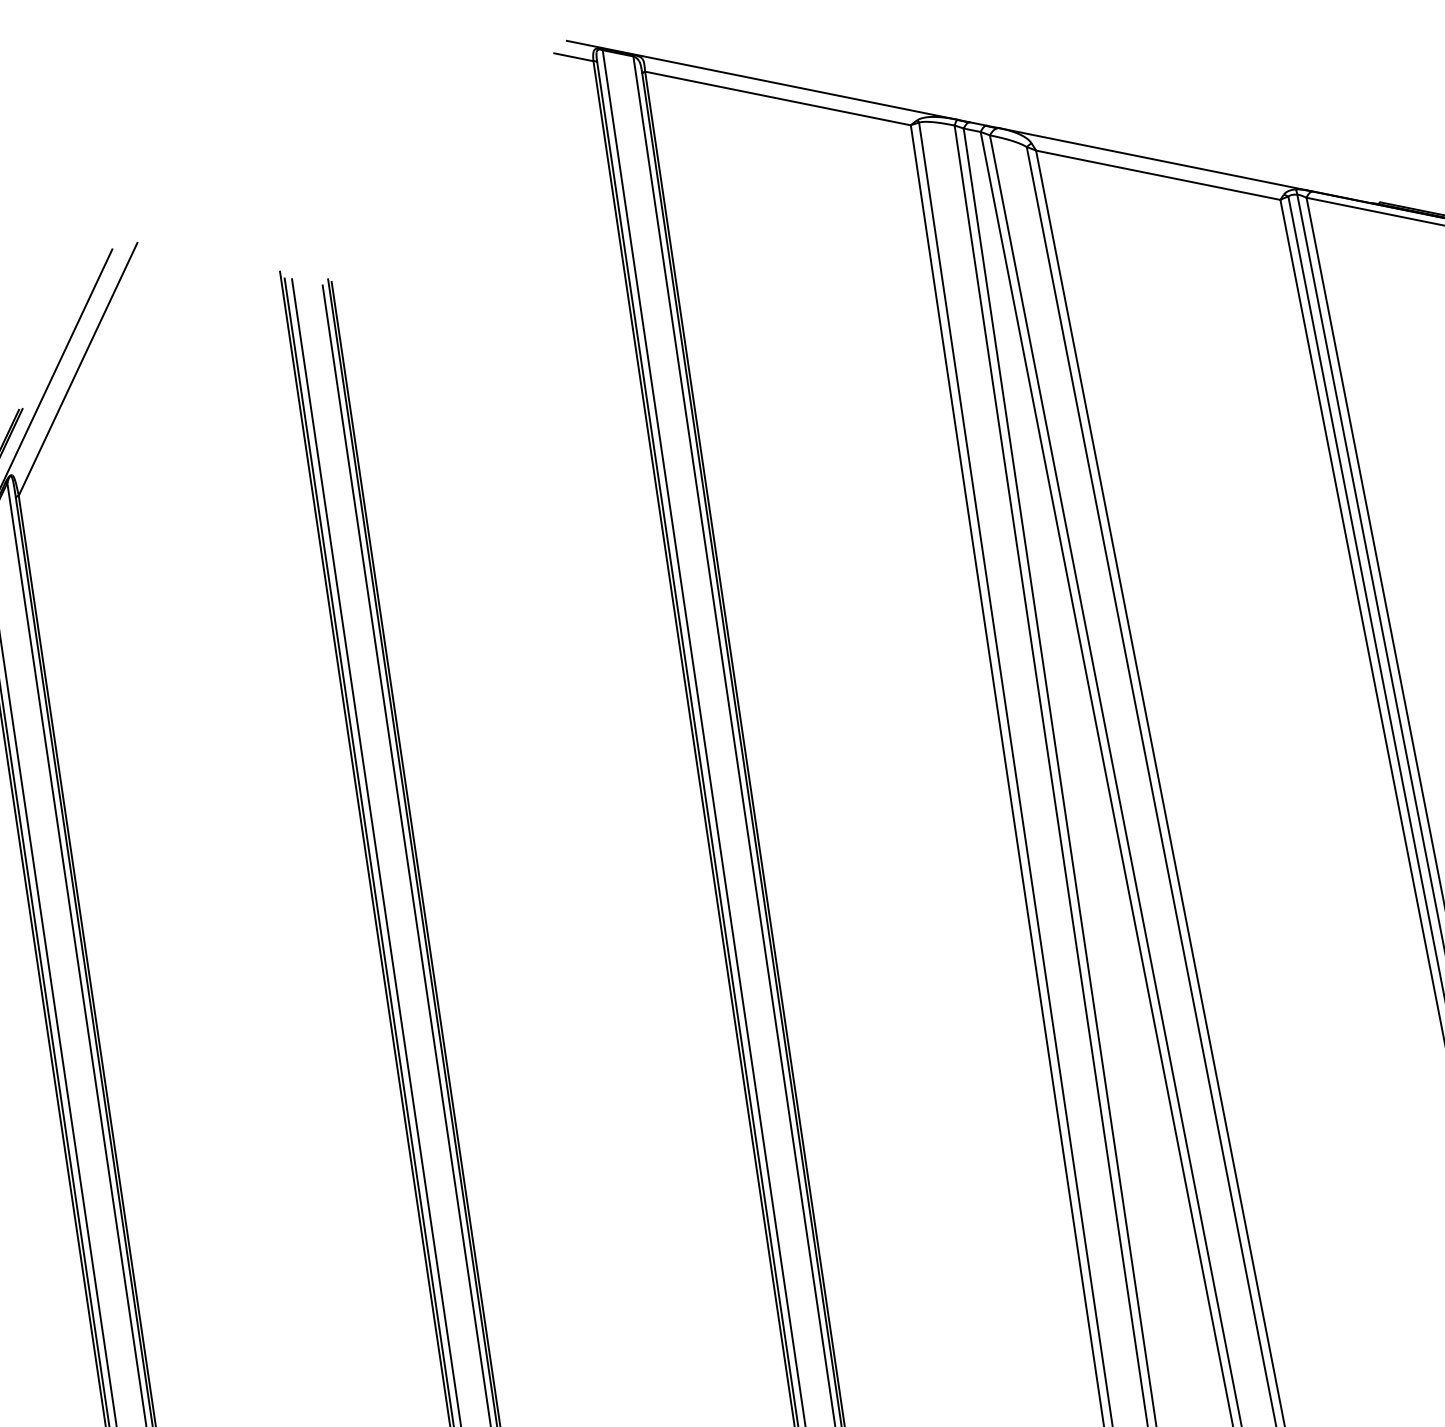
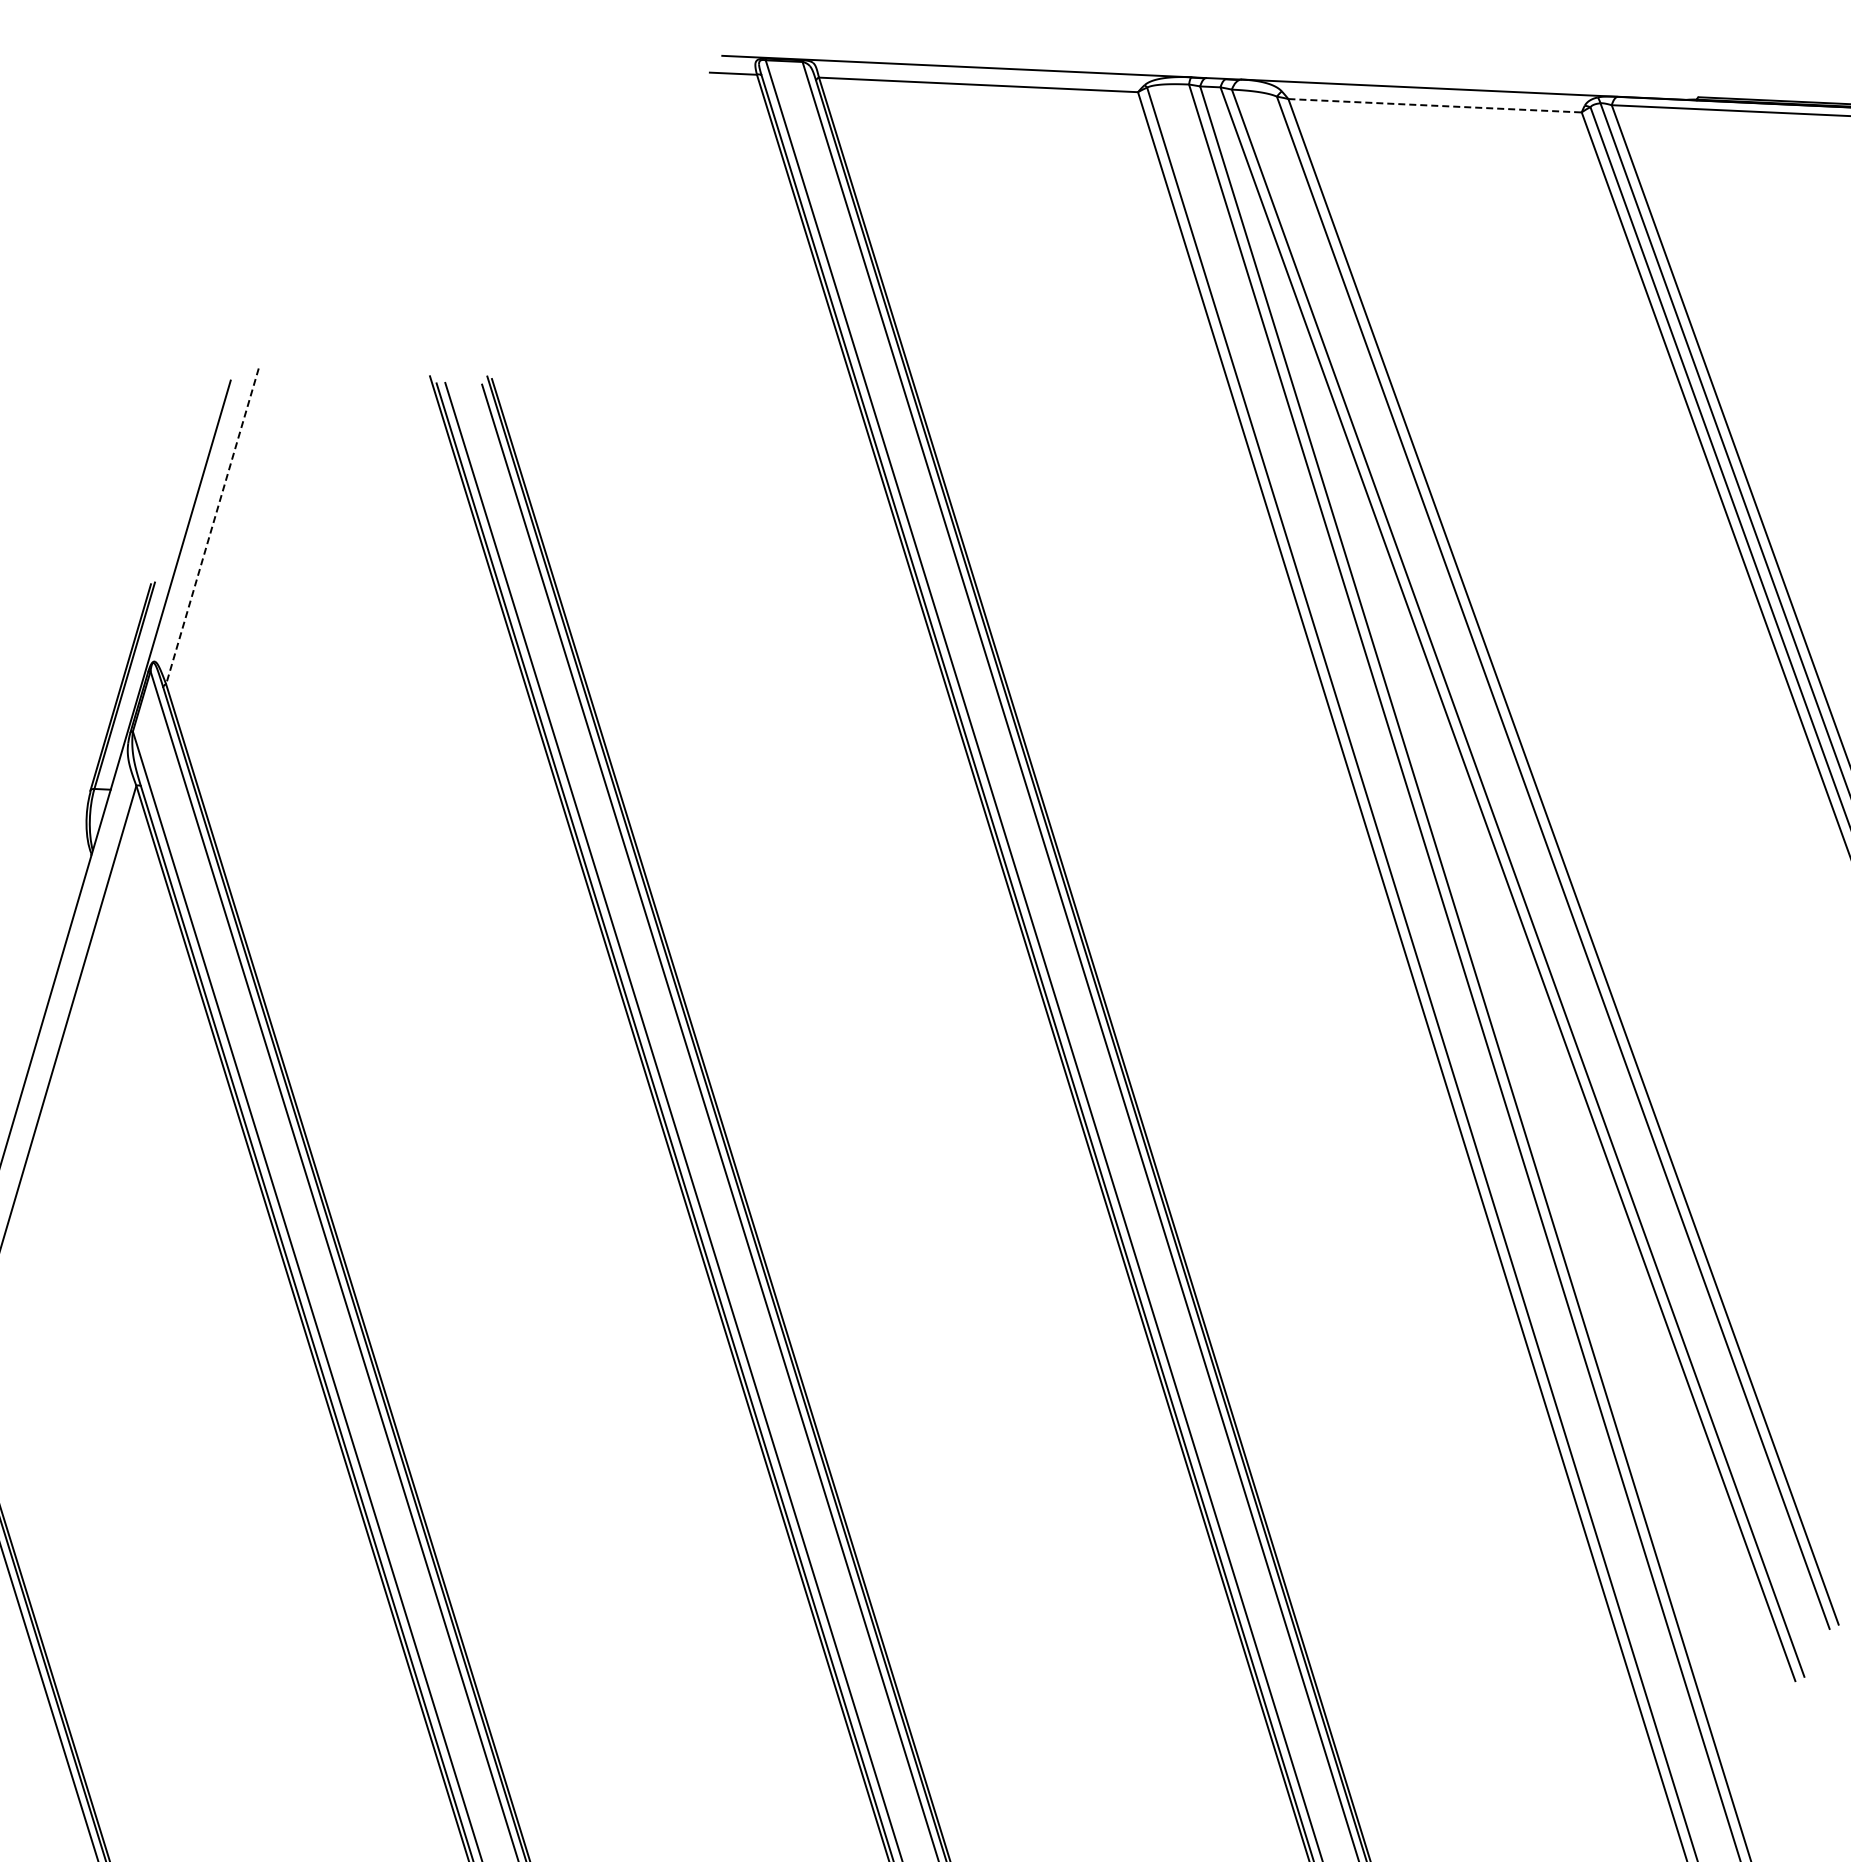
line: (1158, 175) -> (1435, 105), solid -> dashed
line: (78, 369) -> (212, 526), solid -> dashed

